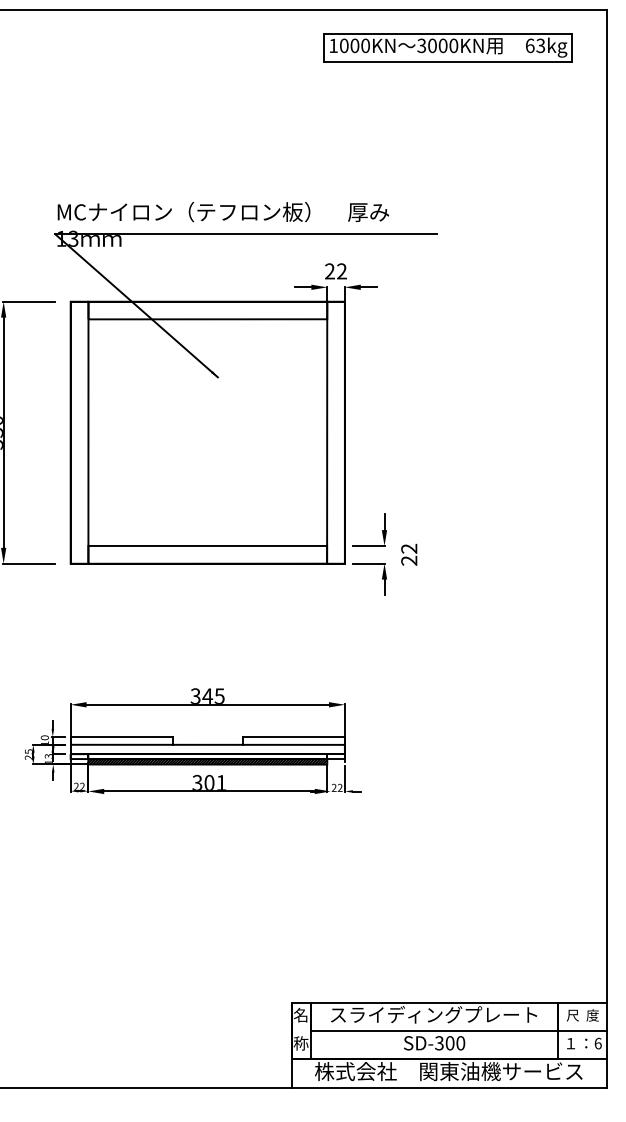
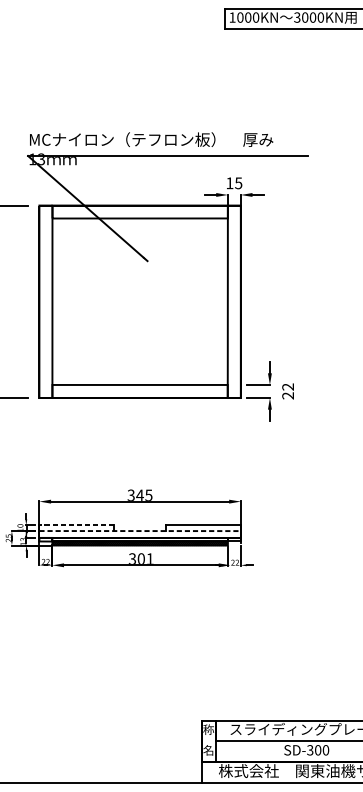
text: (335, 271) -> (233, 183), 22 -> 15
line: (121, 736) -> (76, 524), solid -> dashed
line: (213, 744) -> (144, 530), solid -> dashed
text: (300, 1014) -> (208, 729), 名 -> 称
text: (300, 1043) -> (208, 750), 称 -> 名

